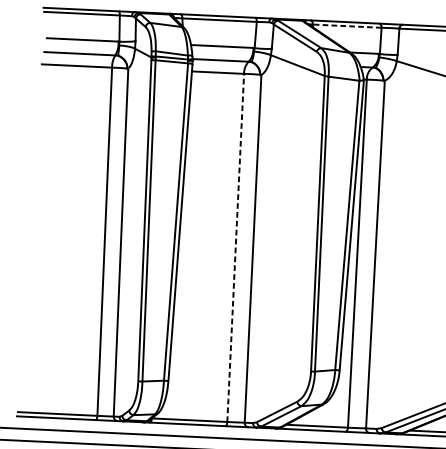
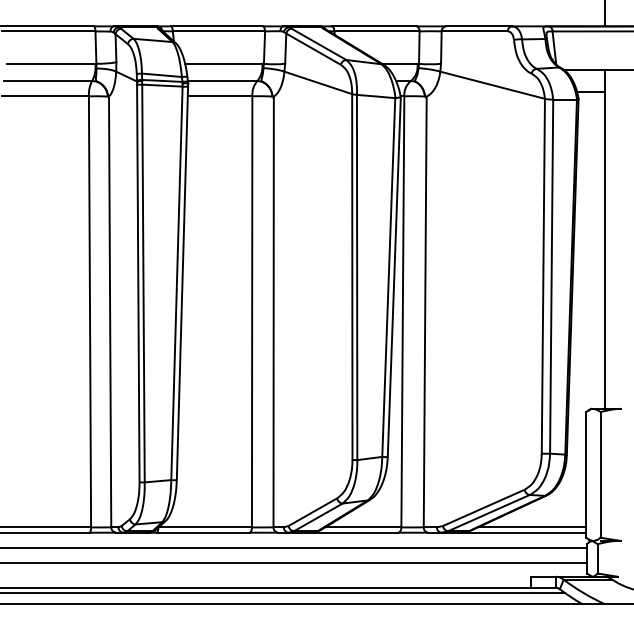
line: (347, 26) -> (377, 31), dashed -> solid
line: (235, 248) -> (252, 312), dashed -> solid

